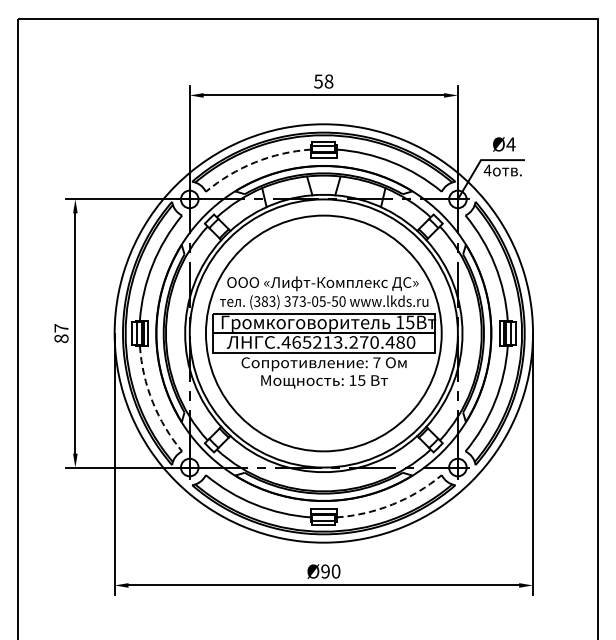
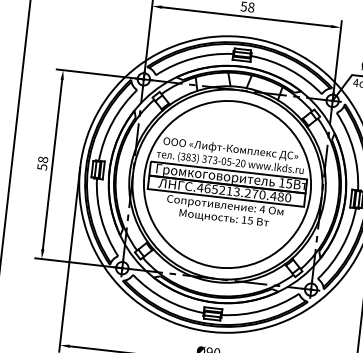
arc: (255, 162) -> (193, 58), dashed -> solid
text: (334, 301) -> (237, 162), 373-05-50 -> 373-05-20
text: (61, 333) -> (42, 163), 87 -> 58
text: (376, 362) -> (262, 209), 7 -> 4
arc: (152, 402) -> (101, 219), dashed -> solid
arc: (392, 504) -> (262, 310), dashed -> solid

